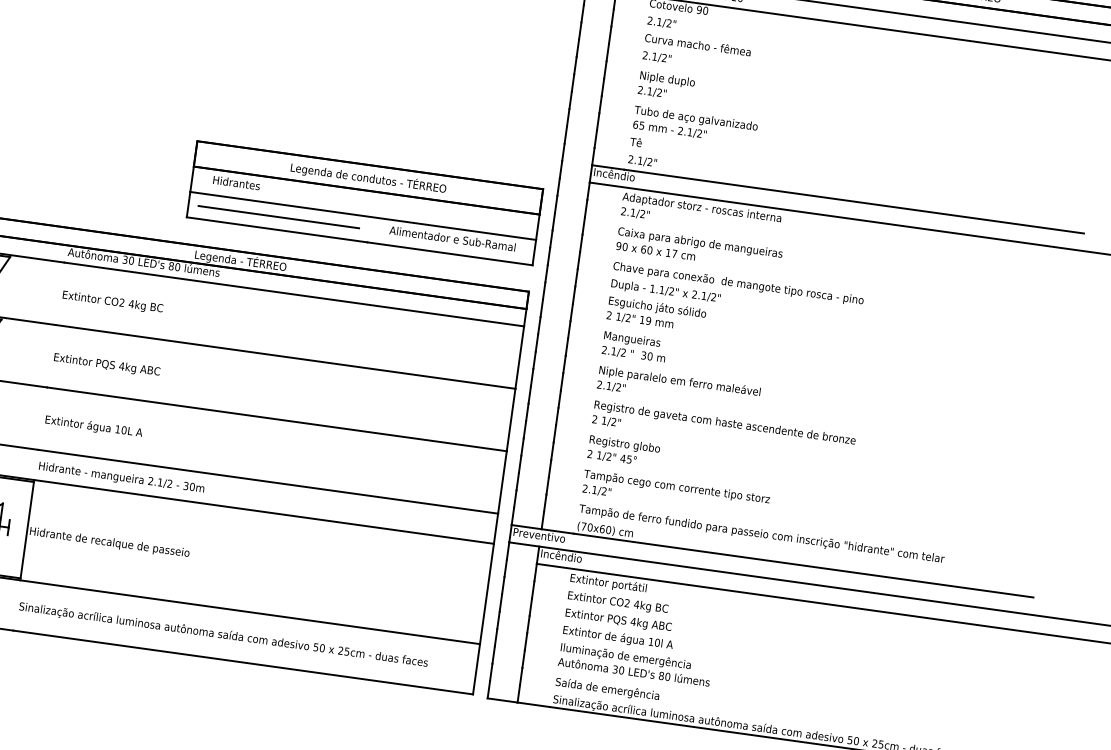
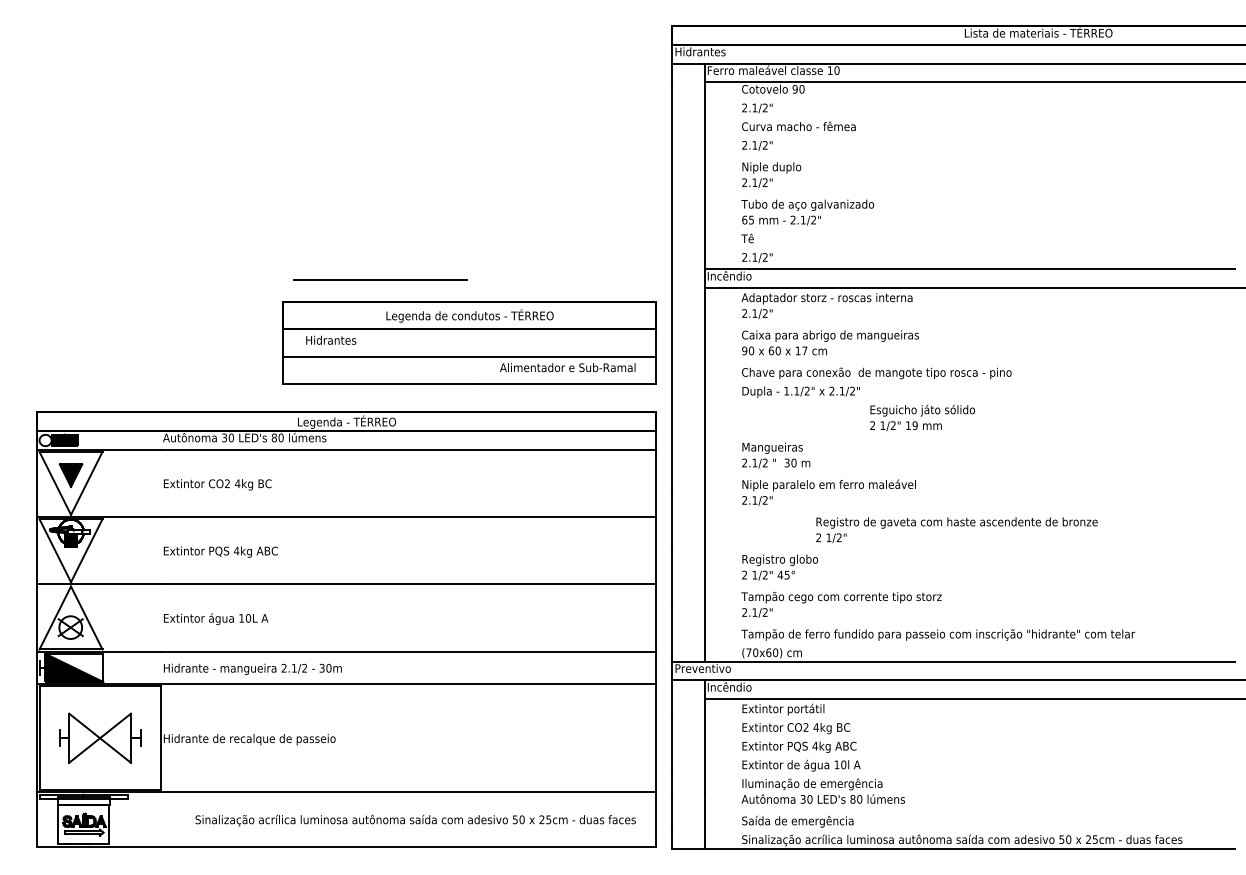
line: (278, 216) -> (380, 279), moved
text: (656, 314) -> (922, 417), moved
text: (723, 430) -> (956, 530), moved
text: (223, 635) -> (415, 820), moved

